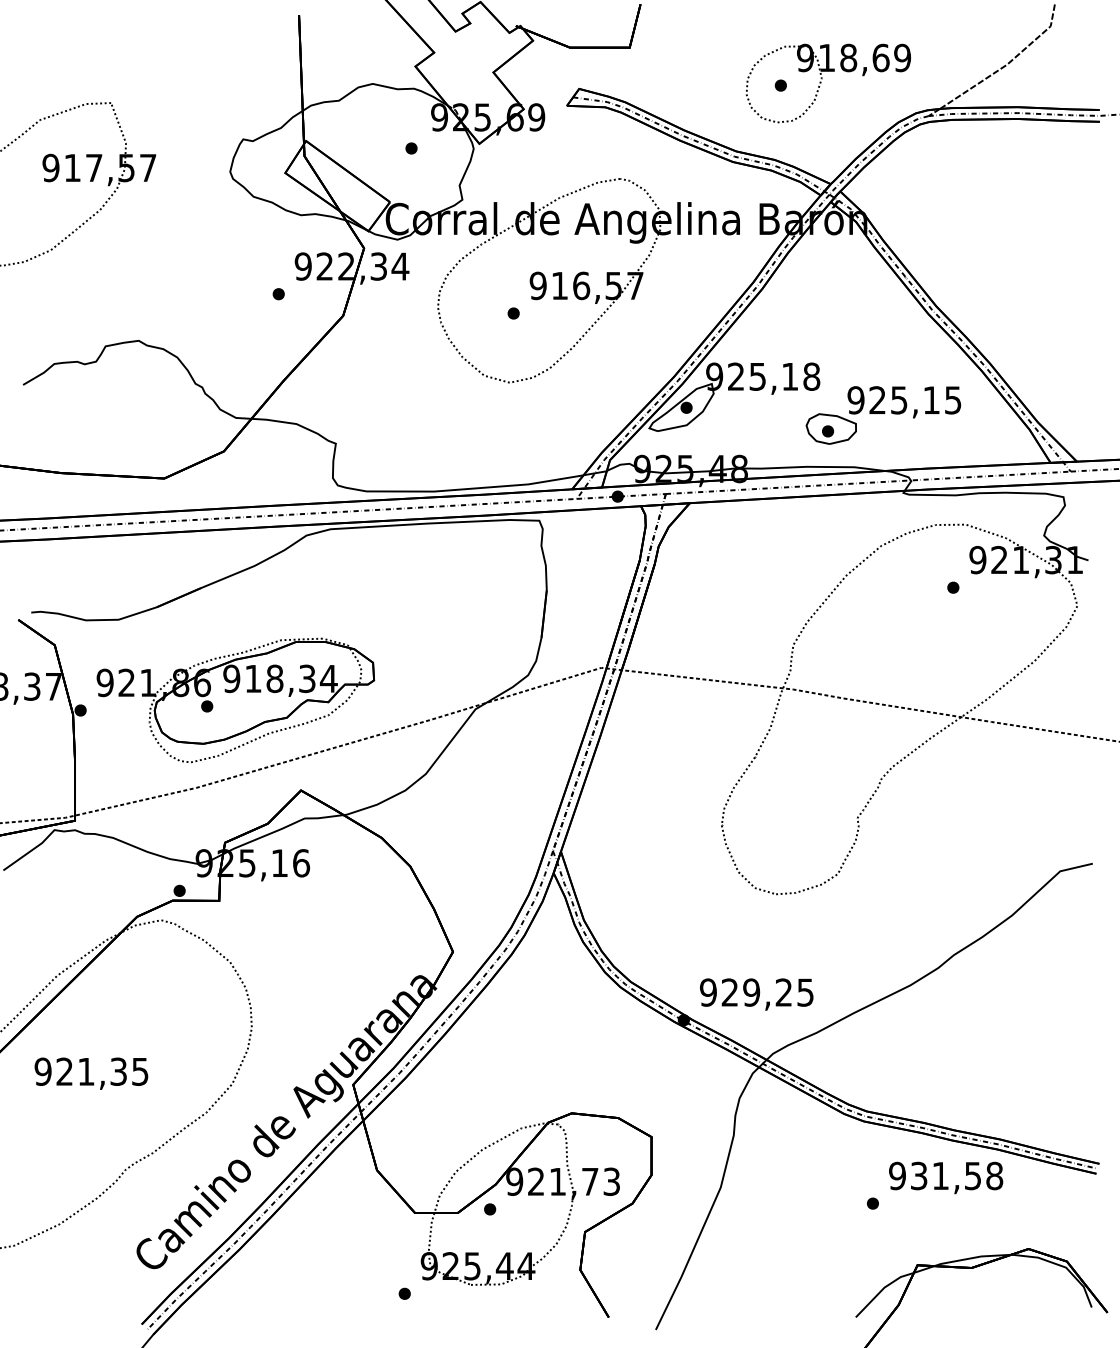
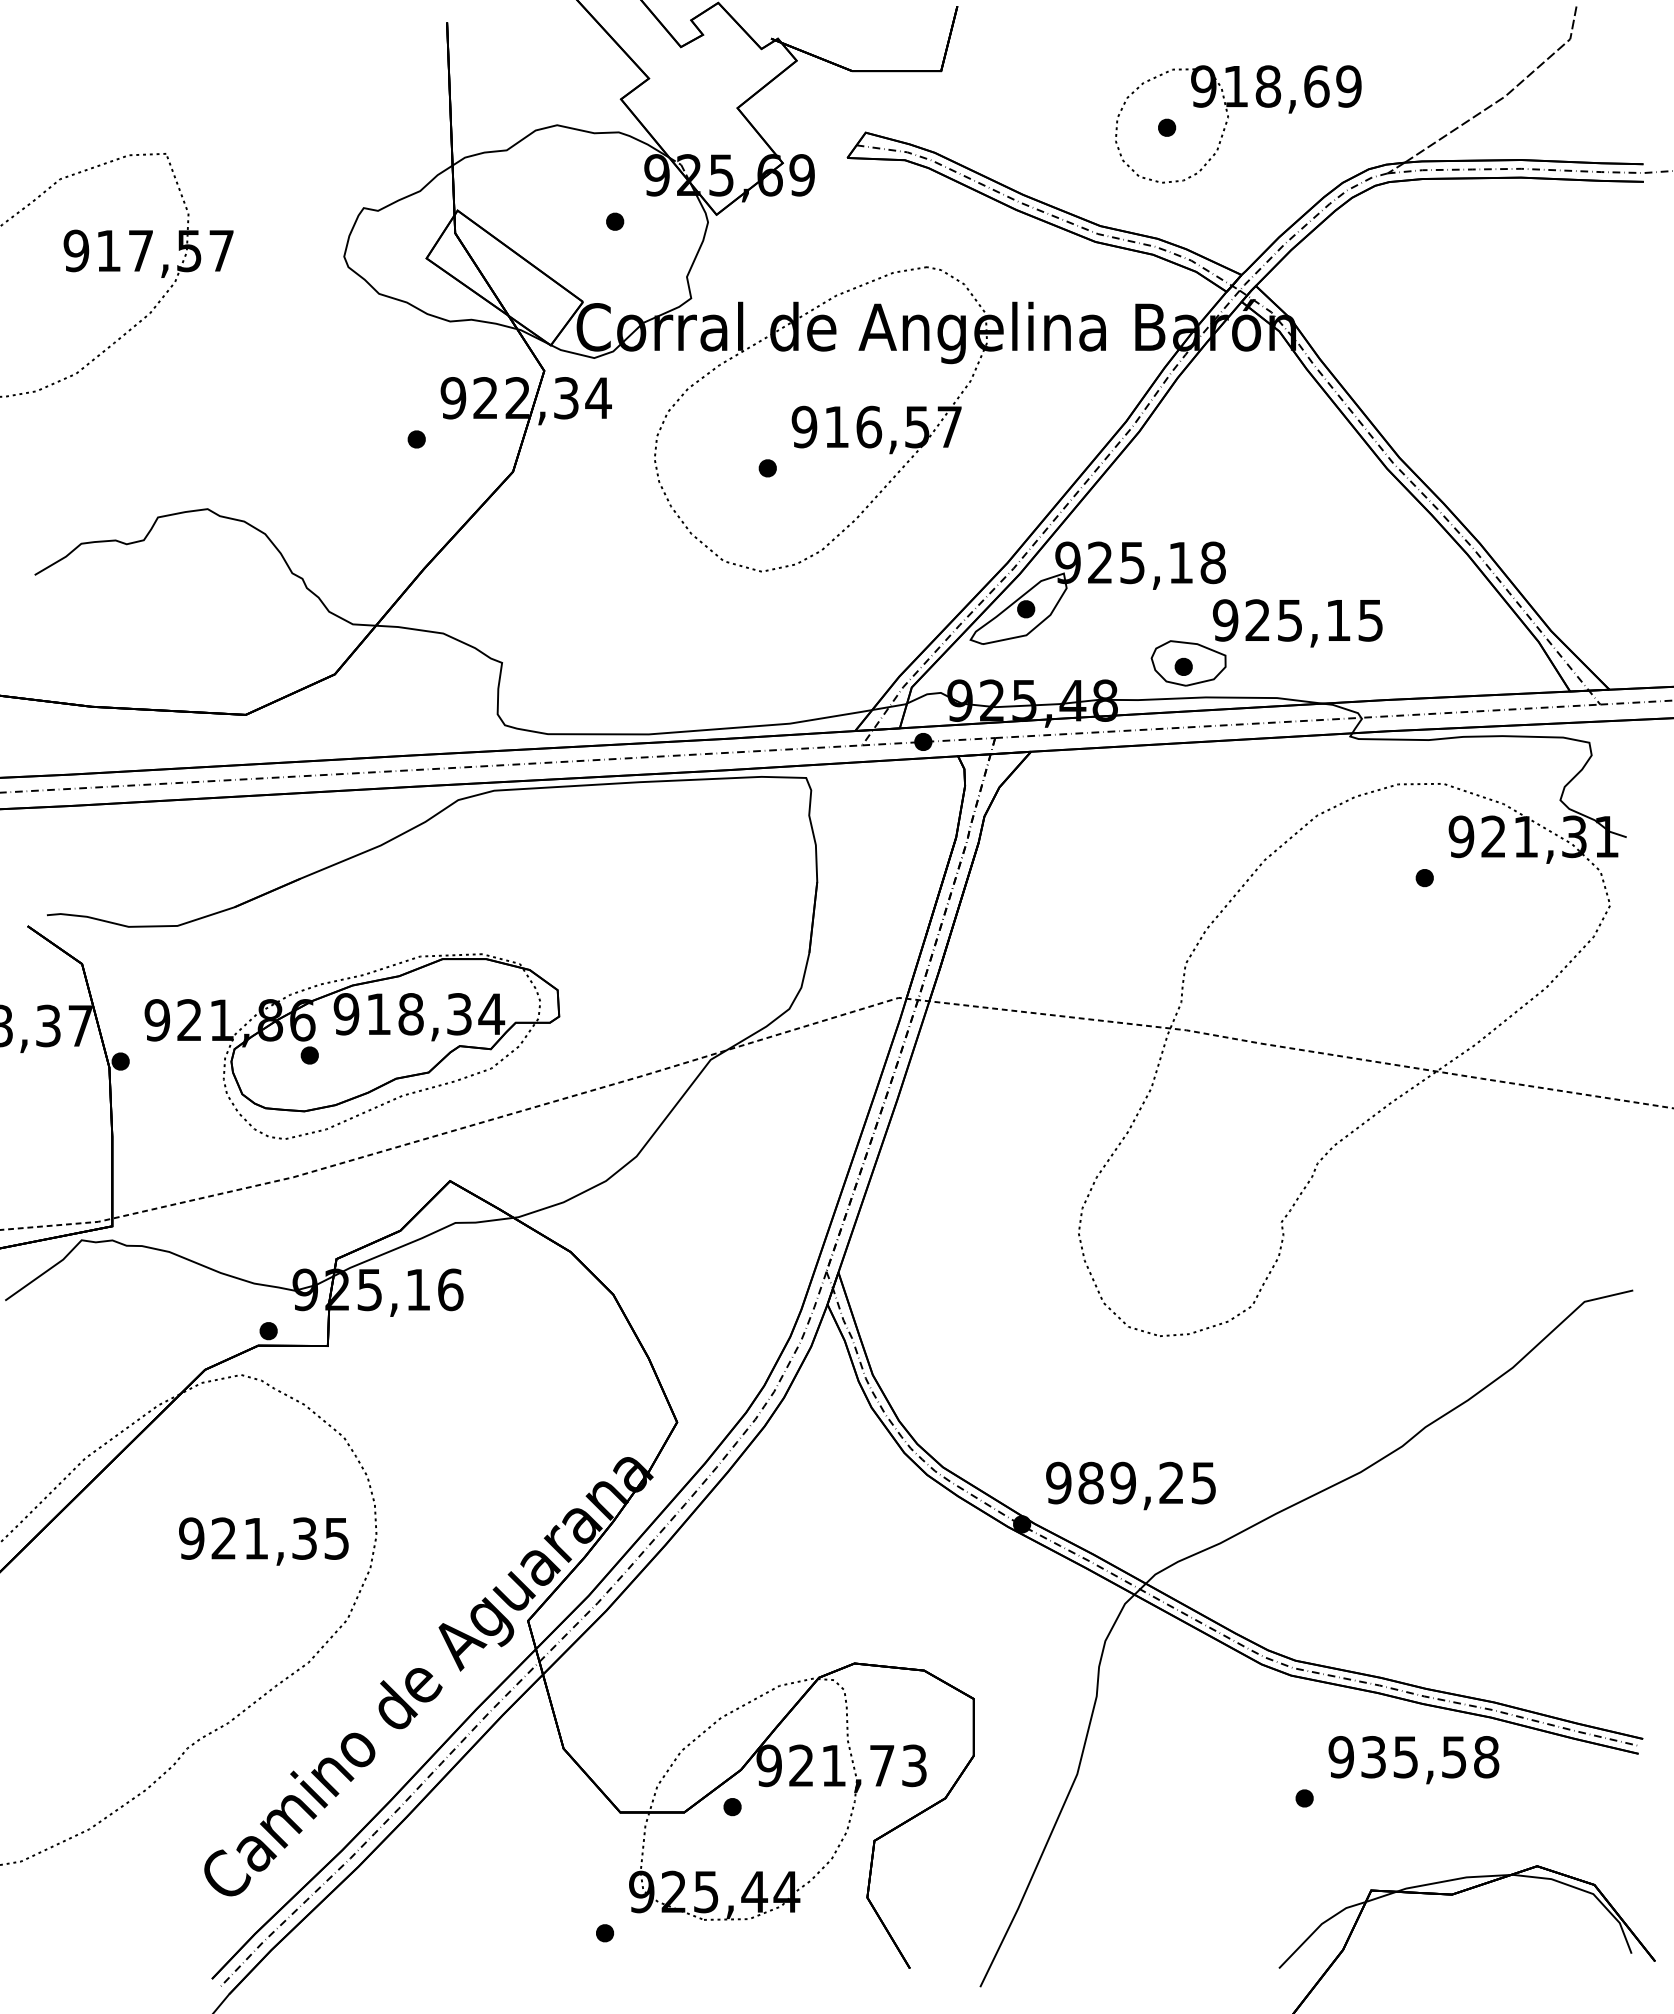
part: (883, 415) -> (1266, 643), moved
text: (729, 992) -> (1090, 1482), 929,25 -> 989,25
text: (91, 1073) -> (263, 1541), moved
text: (940, 1176) -> (1405, 1757), 931,58 -> 935,58

